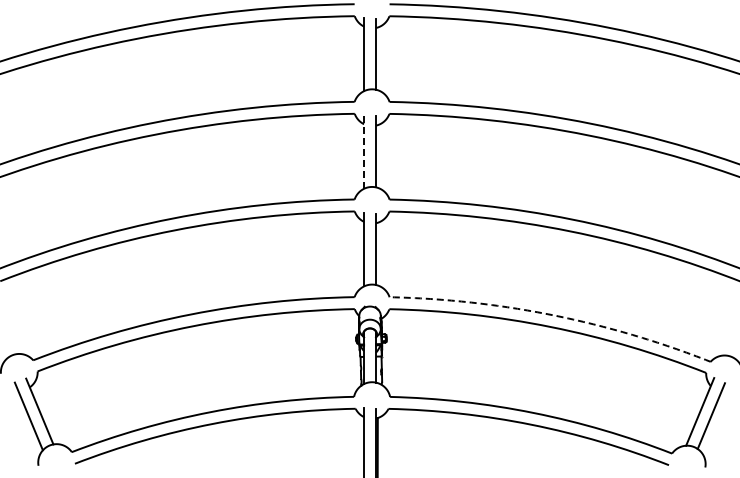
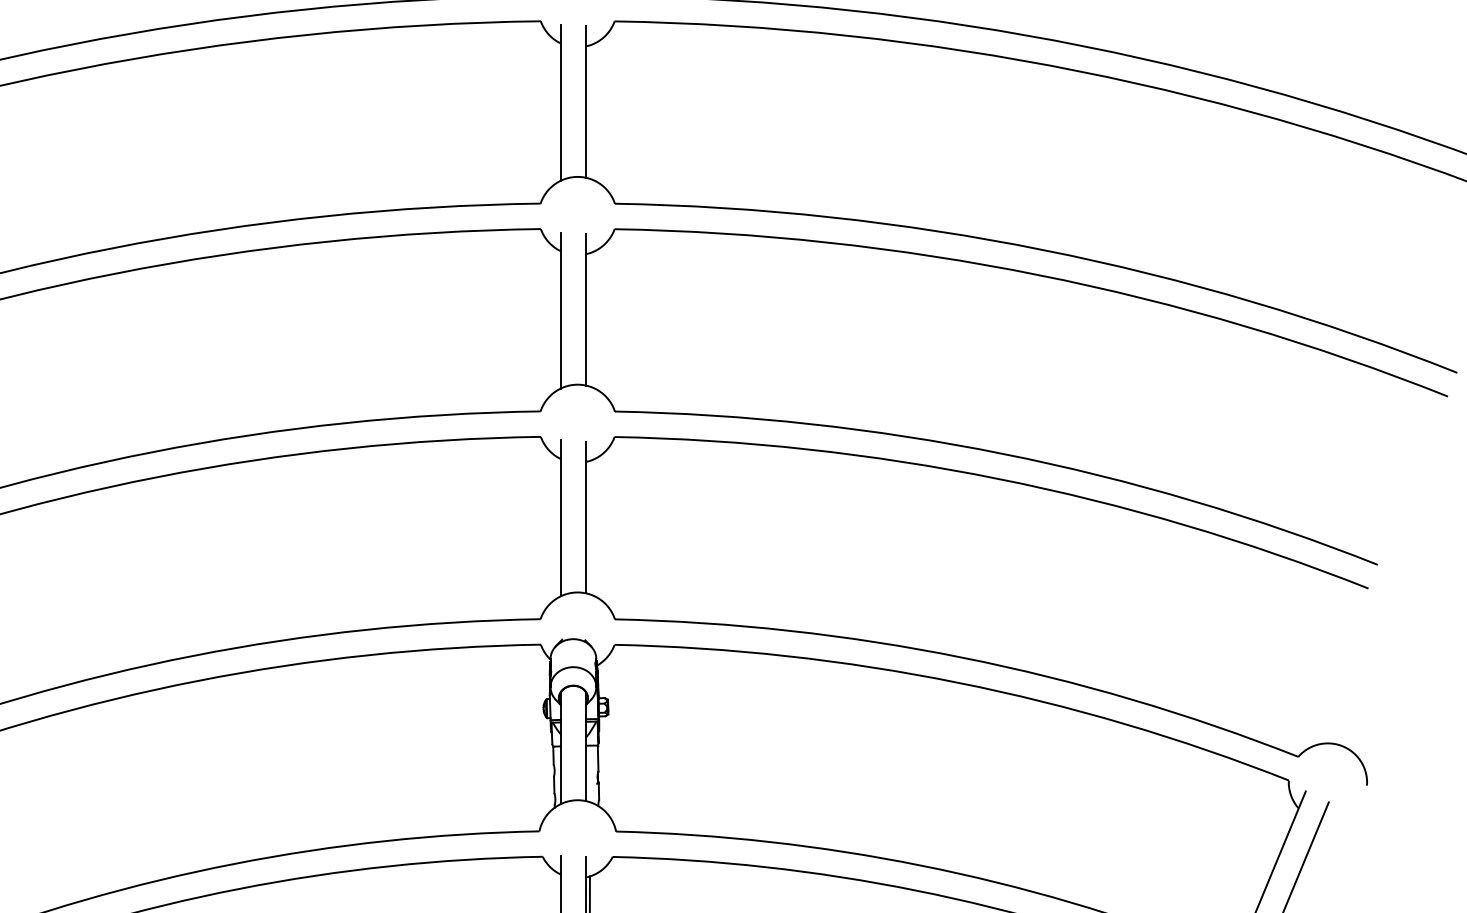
line: (364, 152) -> (561, 311), dashed -> solid
arc: (553, 315) -> (963, 658), dashed -> solid

